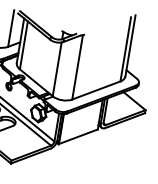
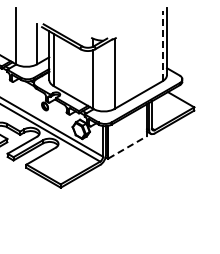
line: (125, 48) -> (162, 45), solid -> dashed
line: (79, 136) -> (128, 147), solid -> dashed

